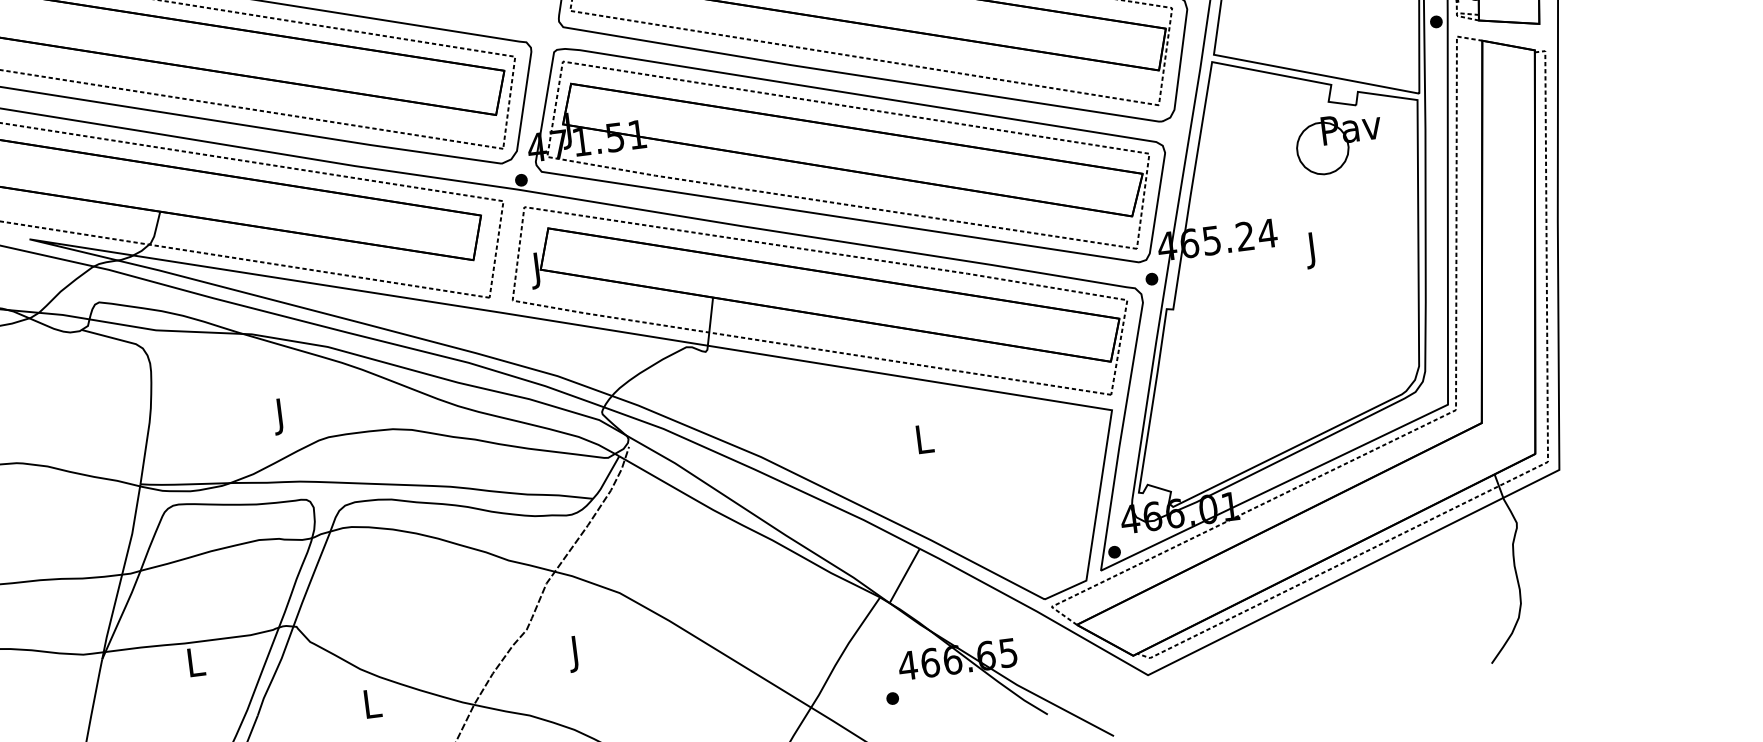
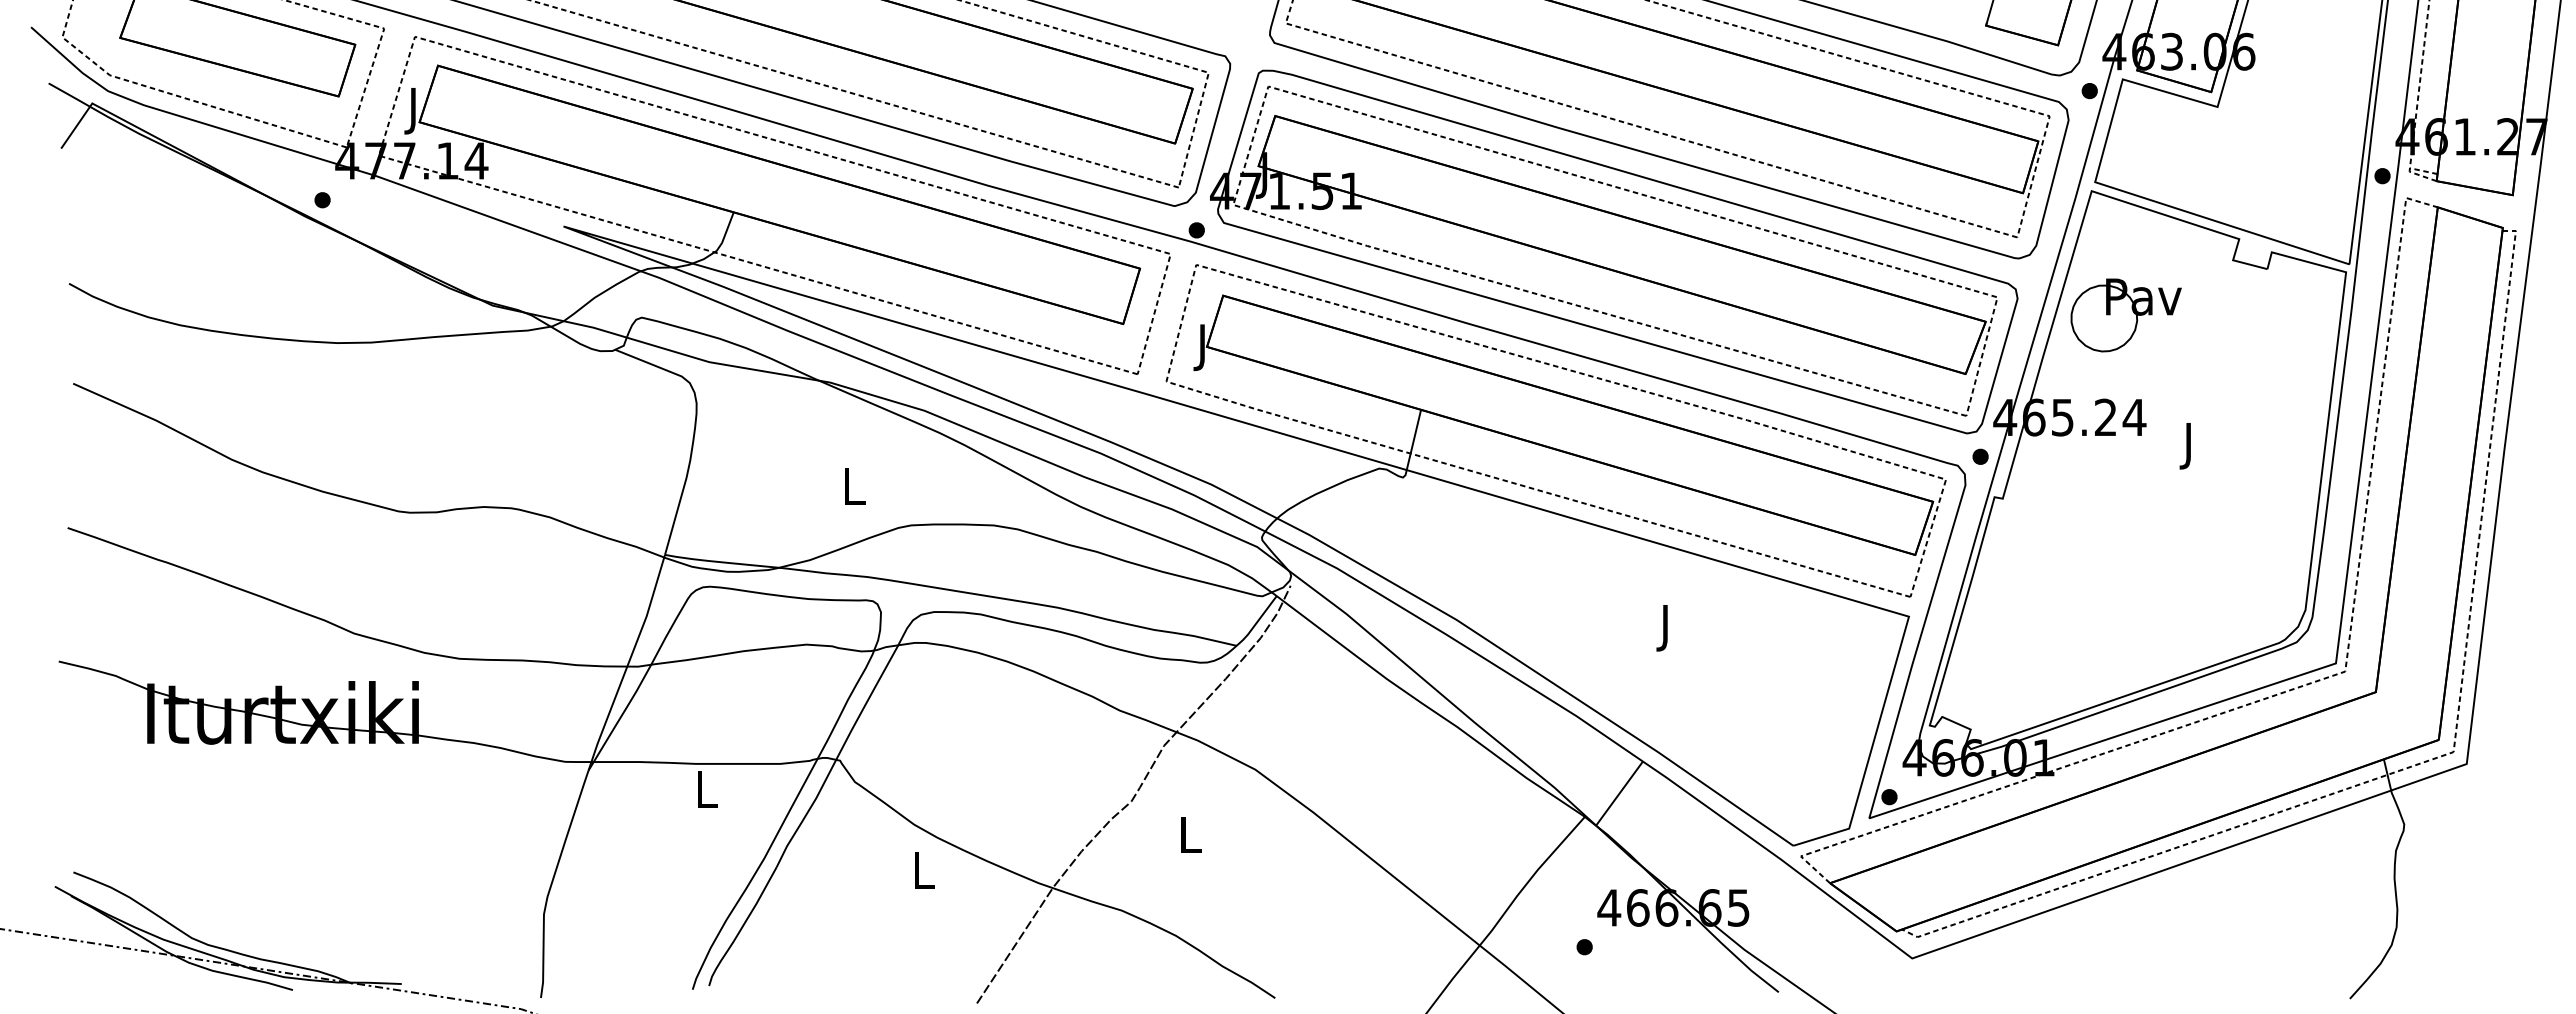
part: (1339, 144) -> (2125, 315), moved
text: (281, 416) -> (854, 491), J -> L
text: (924, 443) -> (1666, 628), L -> J
text: (576, 653) -> (1190, 839), J -> L

